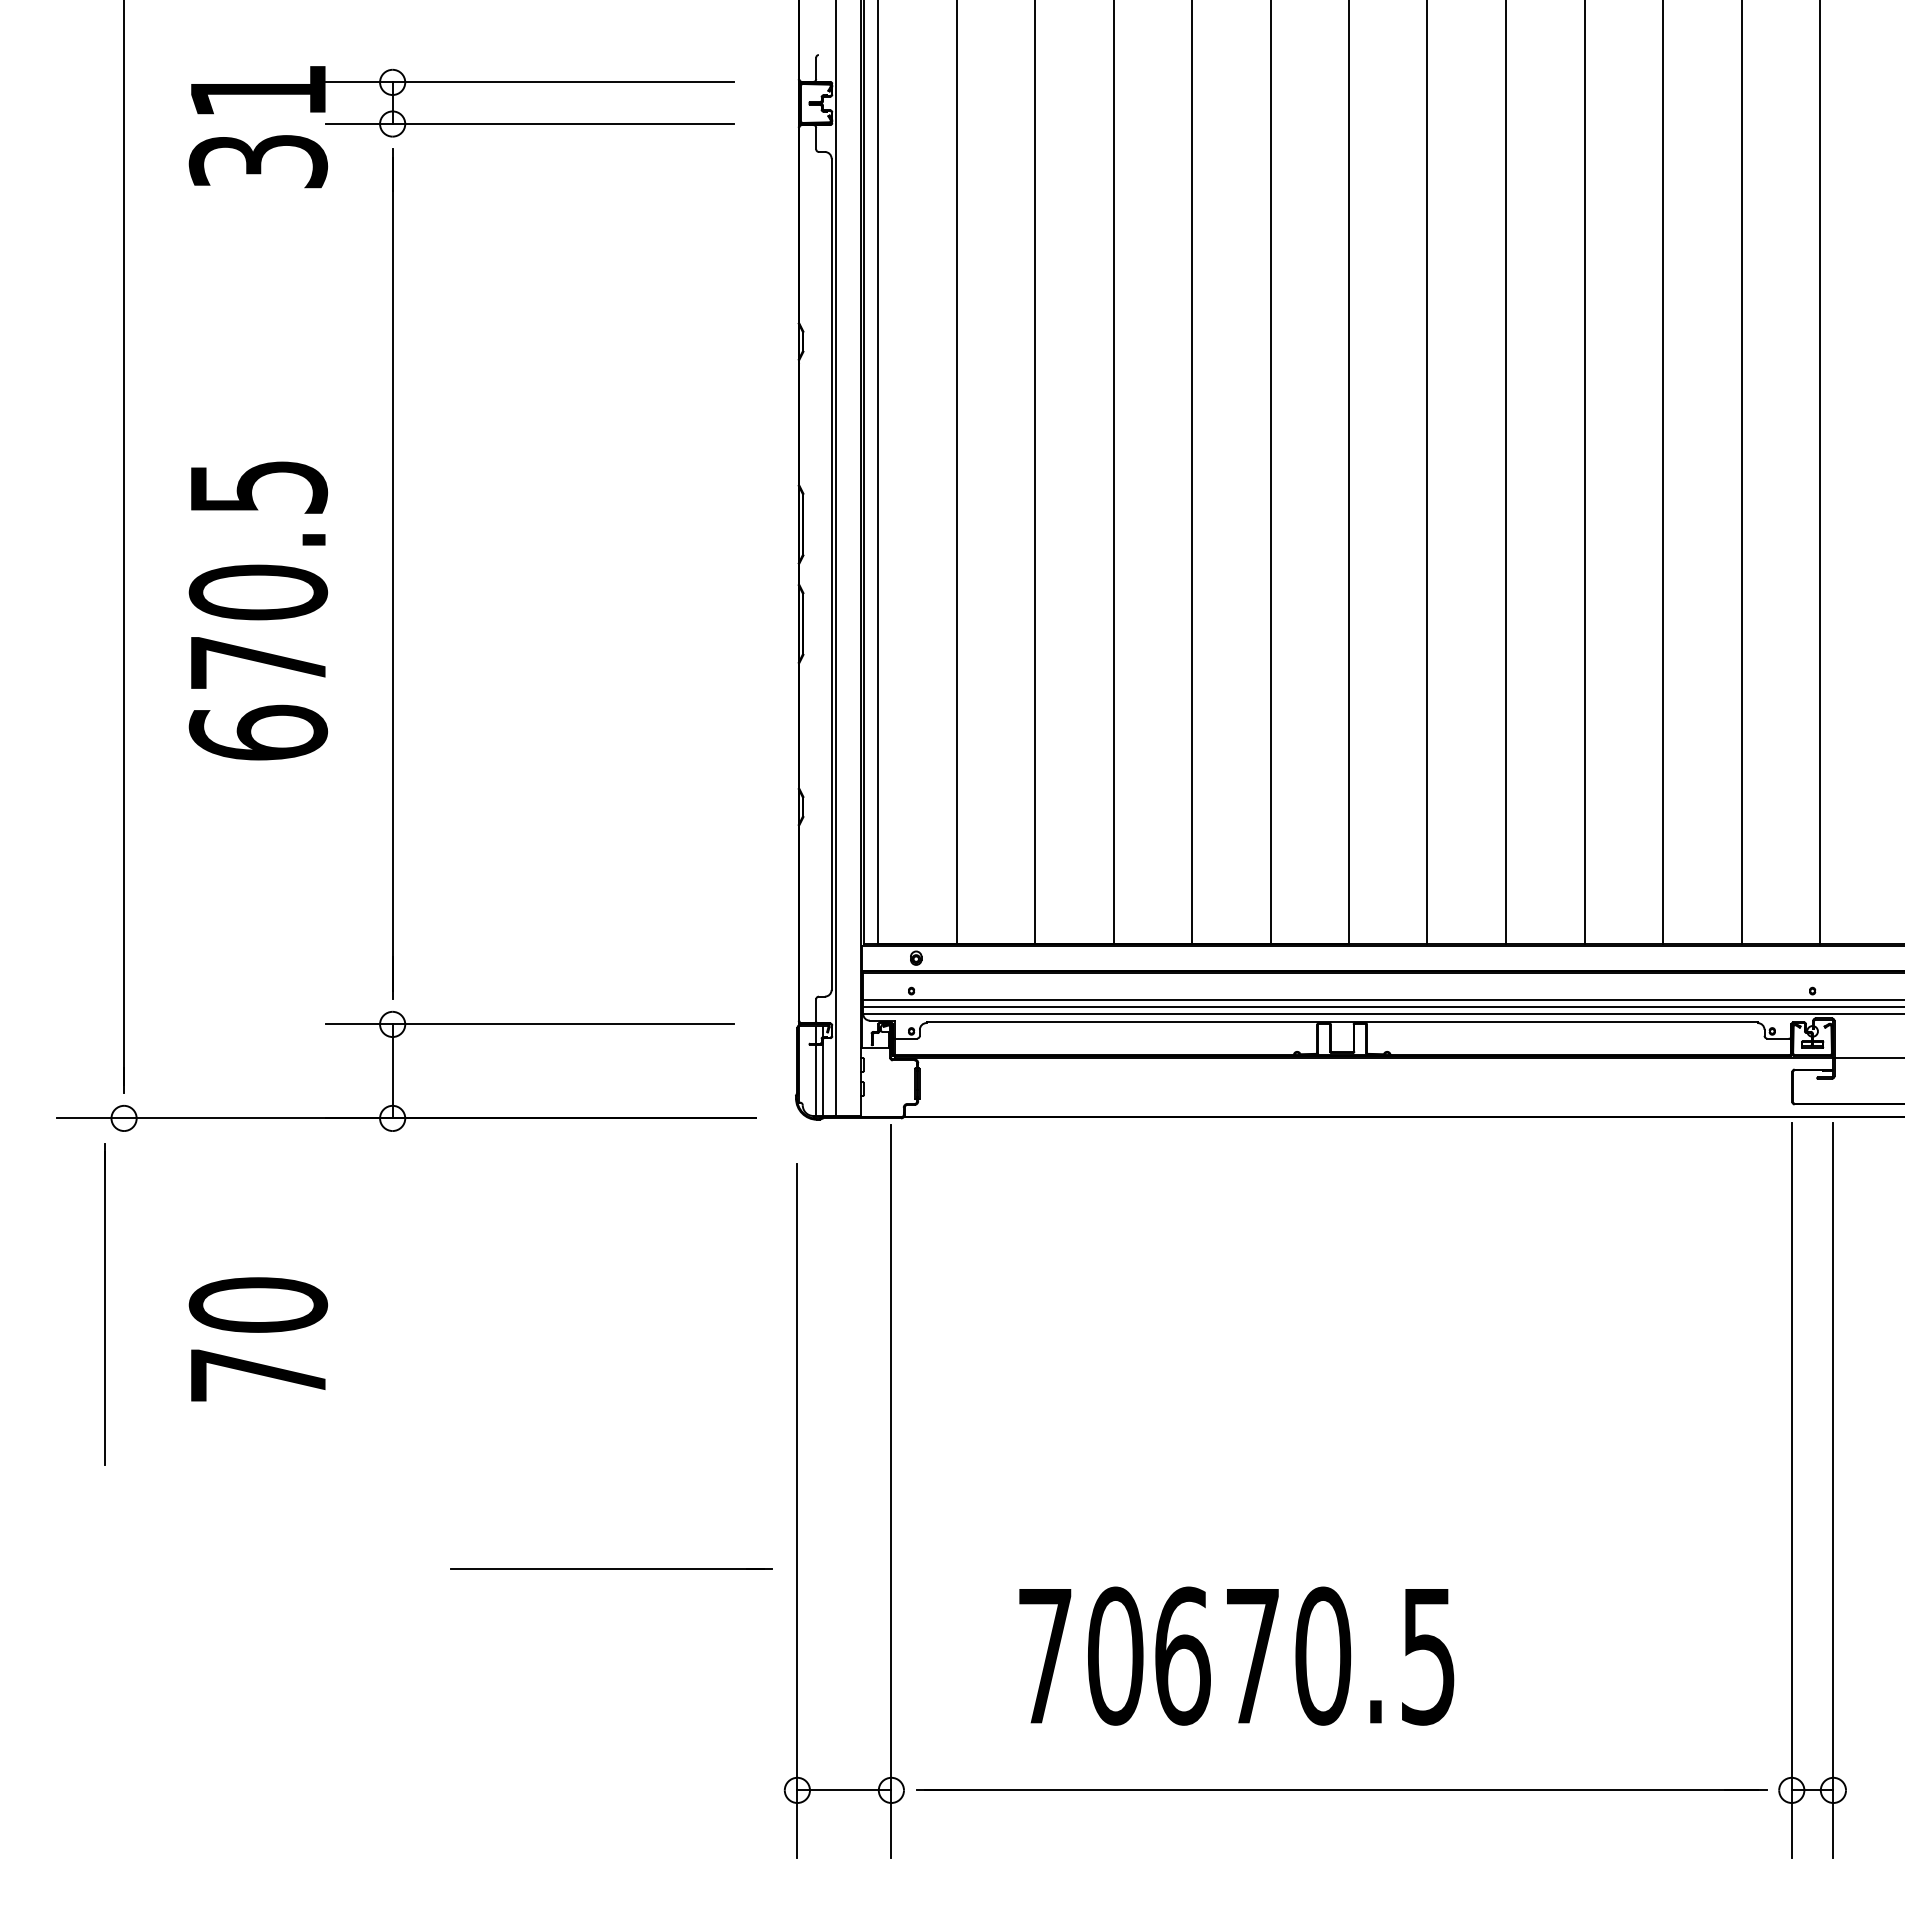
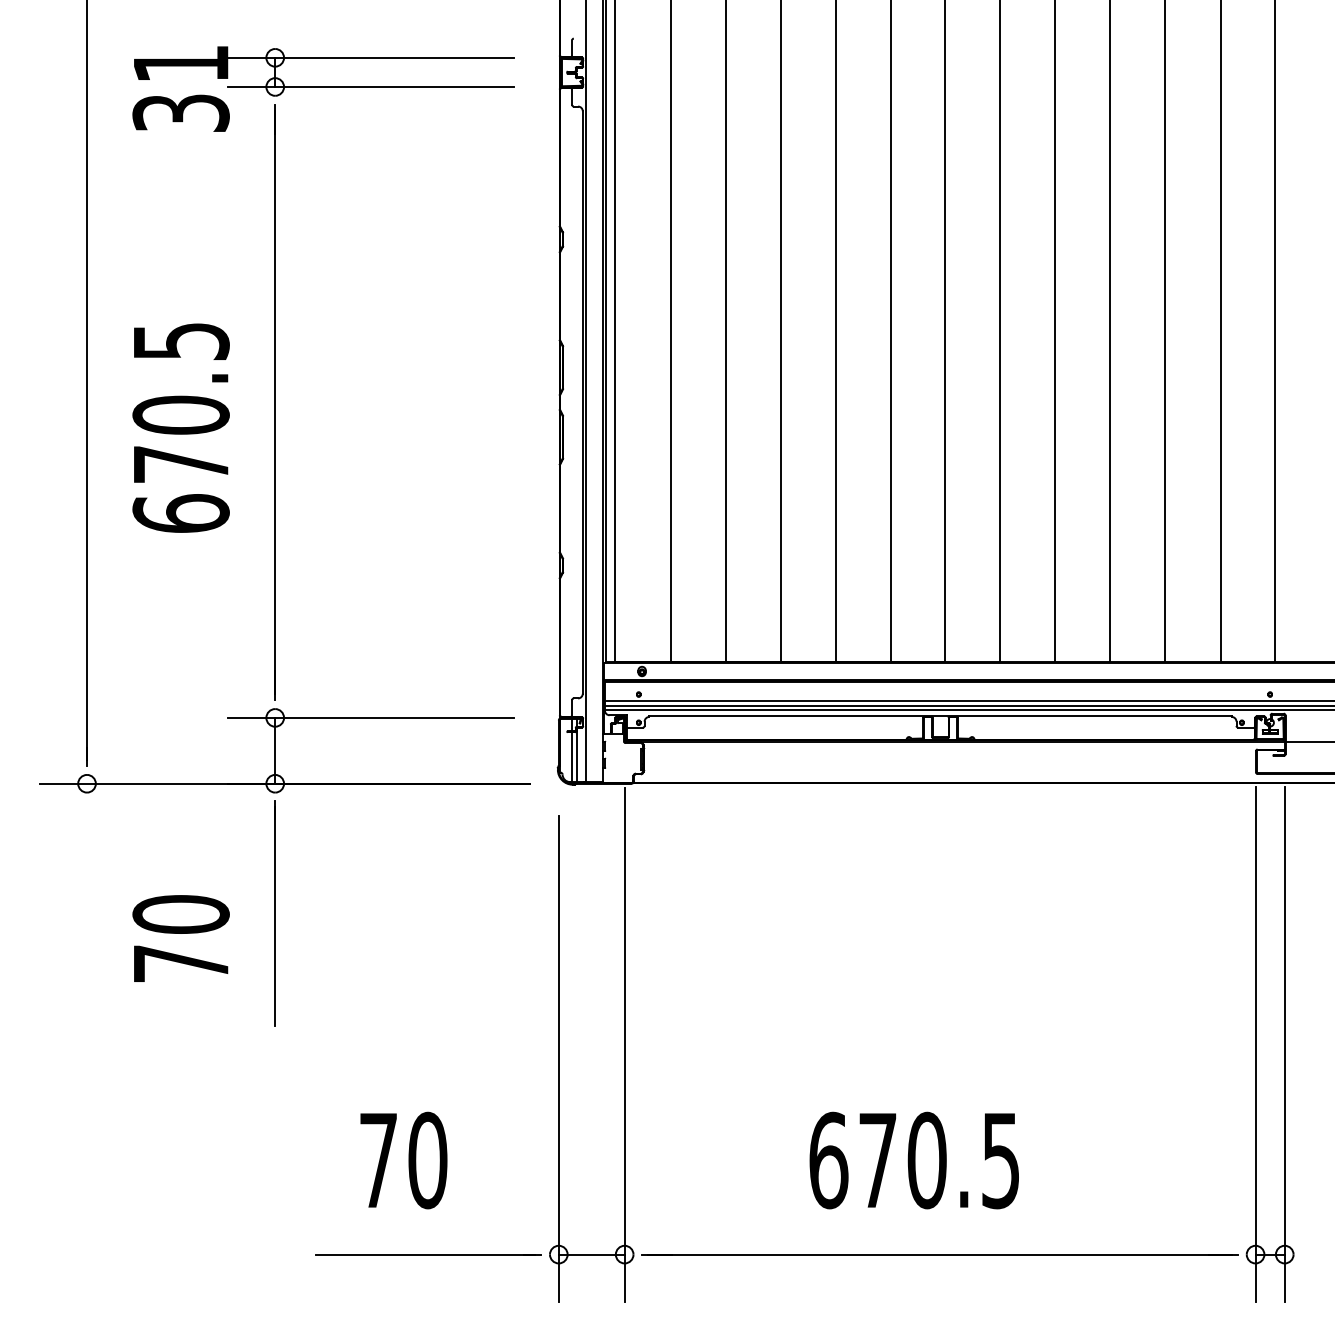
line: (104, 1304) -> (275, 914), moved
line: (611, 1568) -> (428, 1253), moved
text: (1081, 1655) -> (404, 1160), moved

